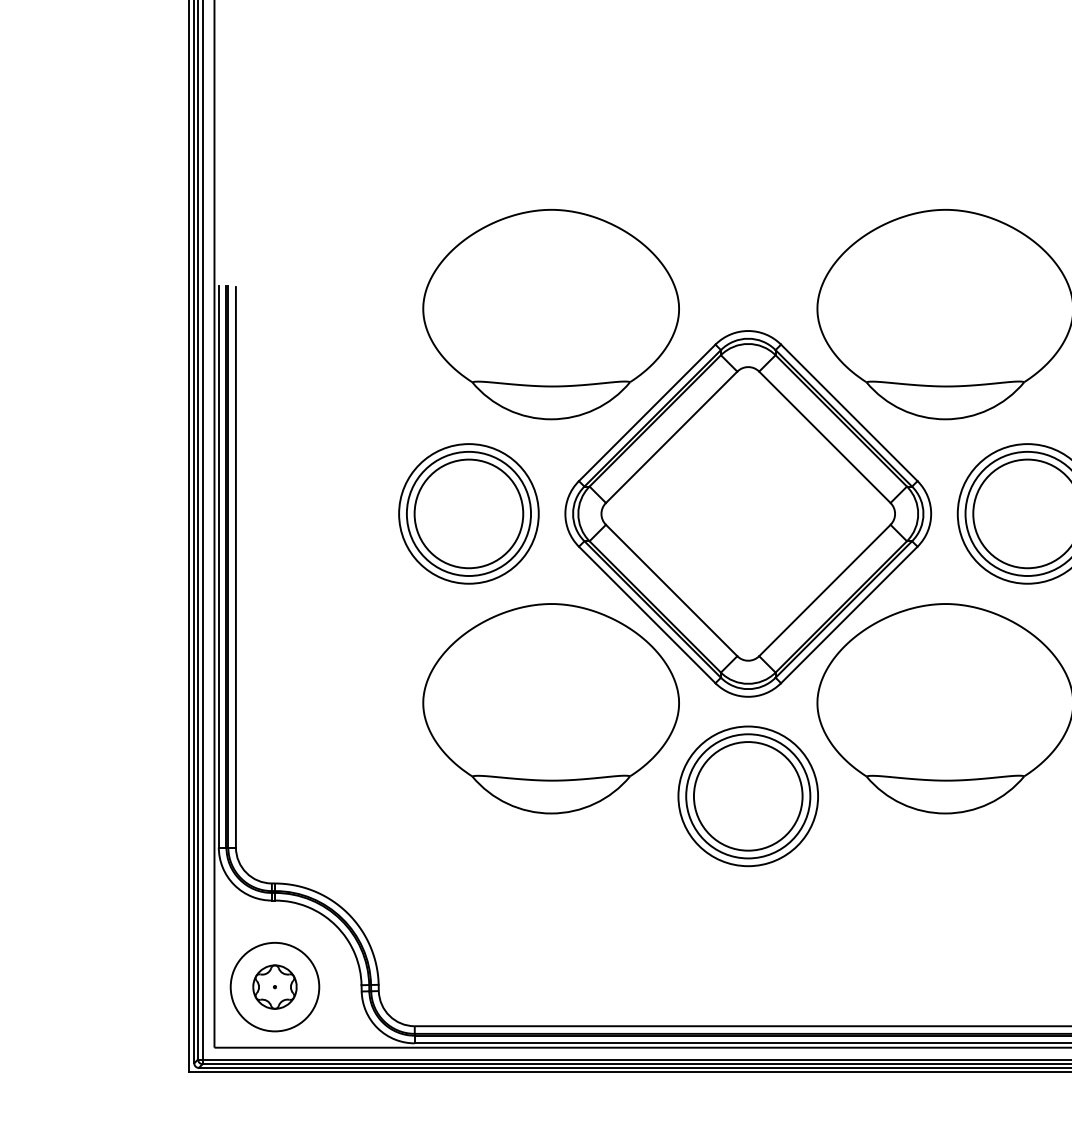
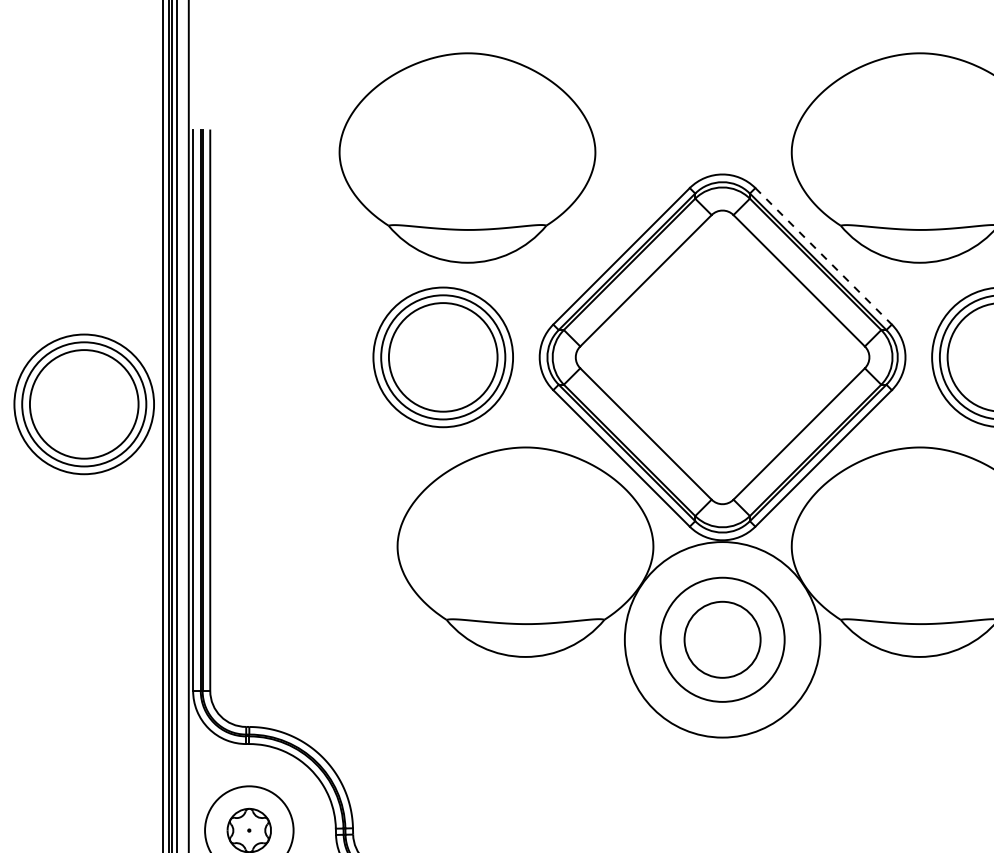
part: (550, 314) -> (466, 157), moved
line: (849, 412) -> (823, 255), solid -> dashed
part: (109, 560) -> (83, 403), added
circle: (747, 796) -> (721, 639), size x0.7
circle: (748, 796) -> (722, 639), size x1.4

